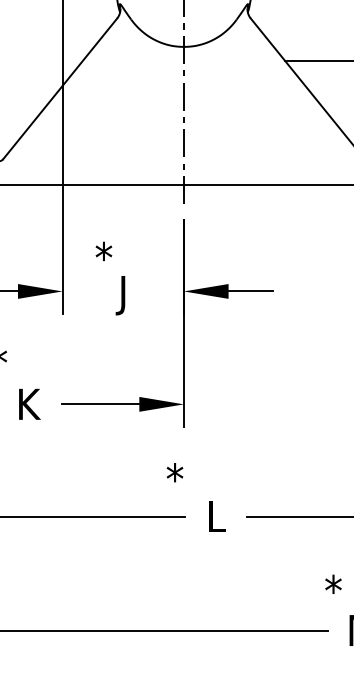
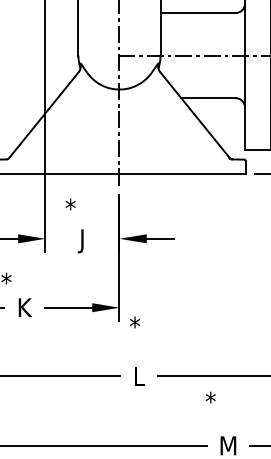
text: (103, 251) -> (70, 204), moved
text: (174, 472) -> (134, 322), moved
text: (333, 584) -> (210, 397), moved

